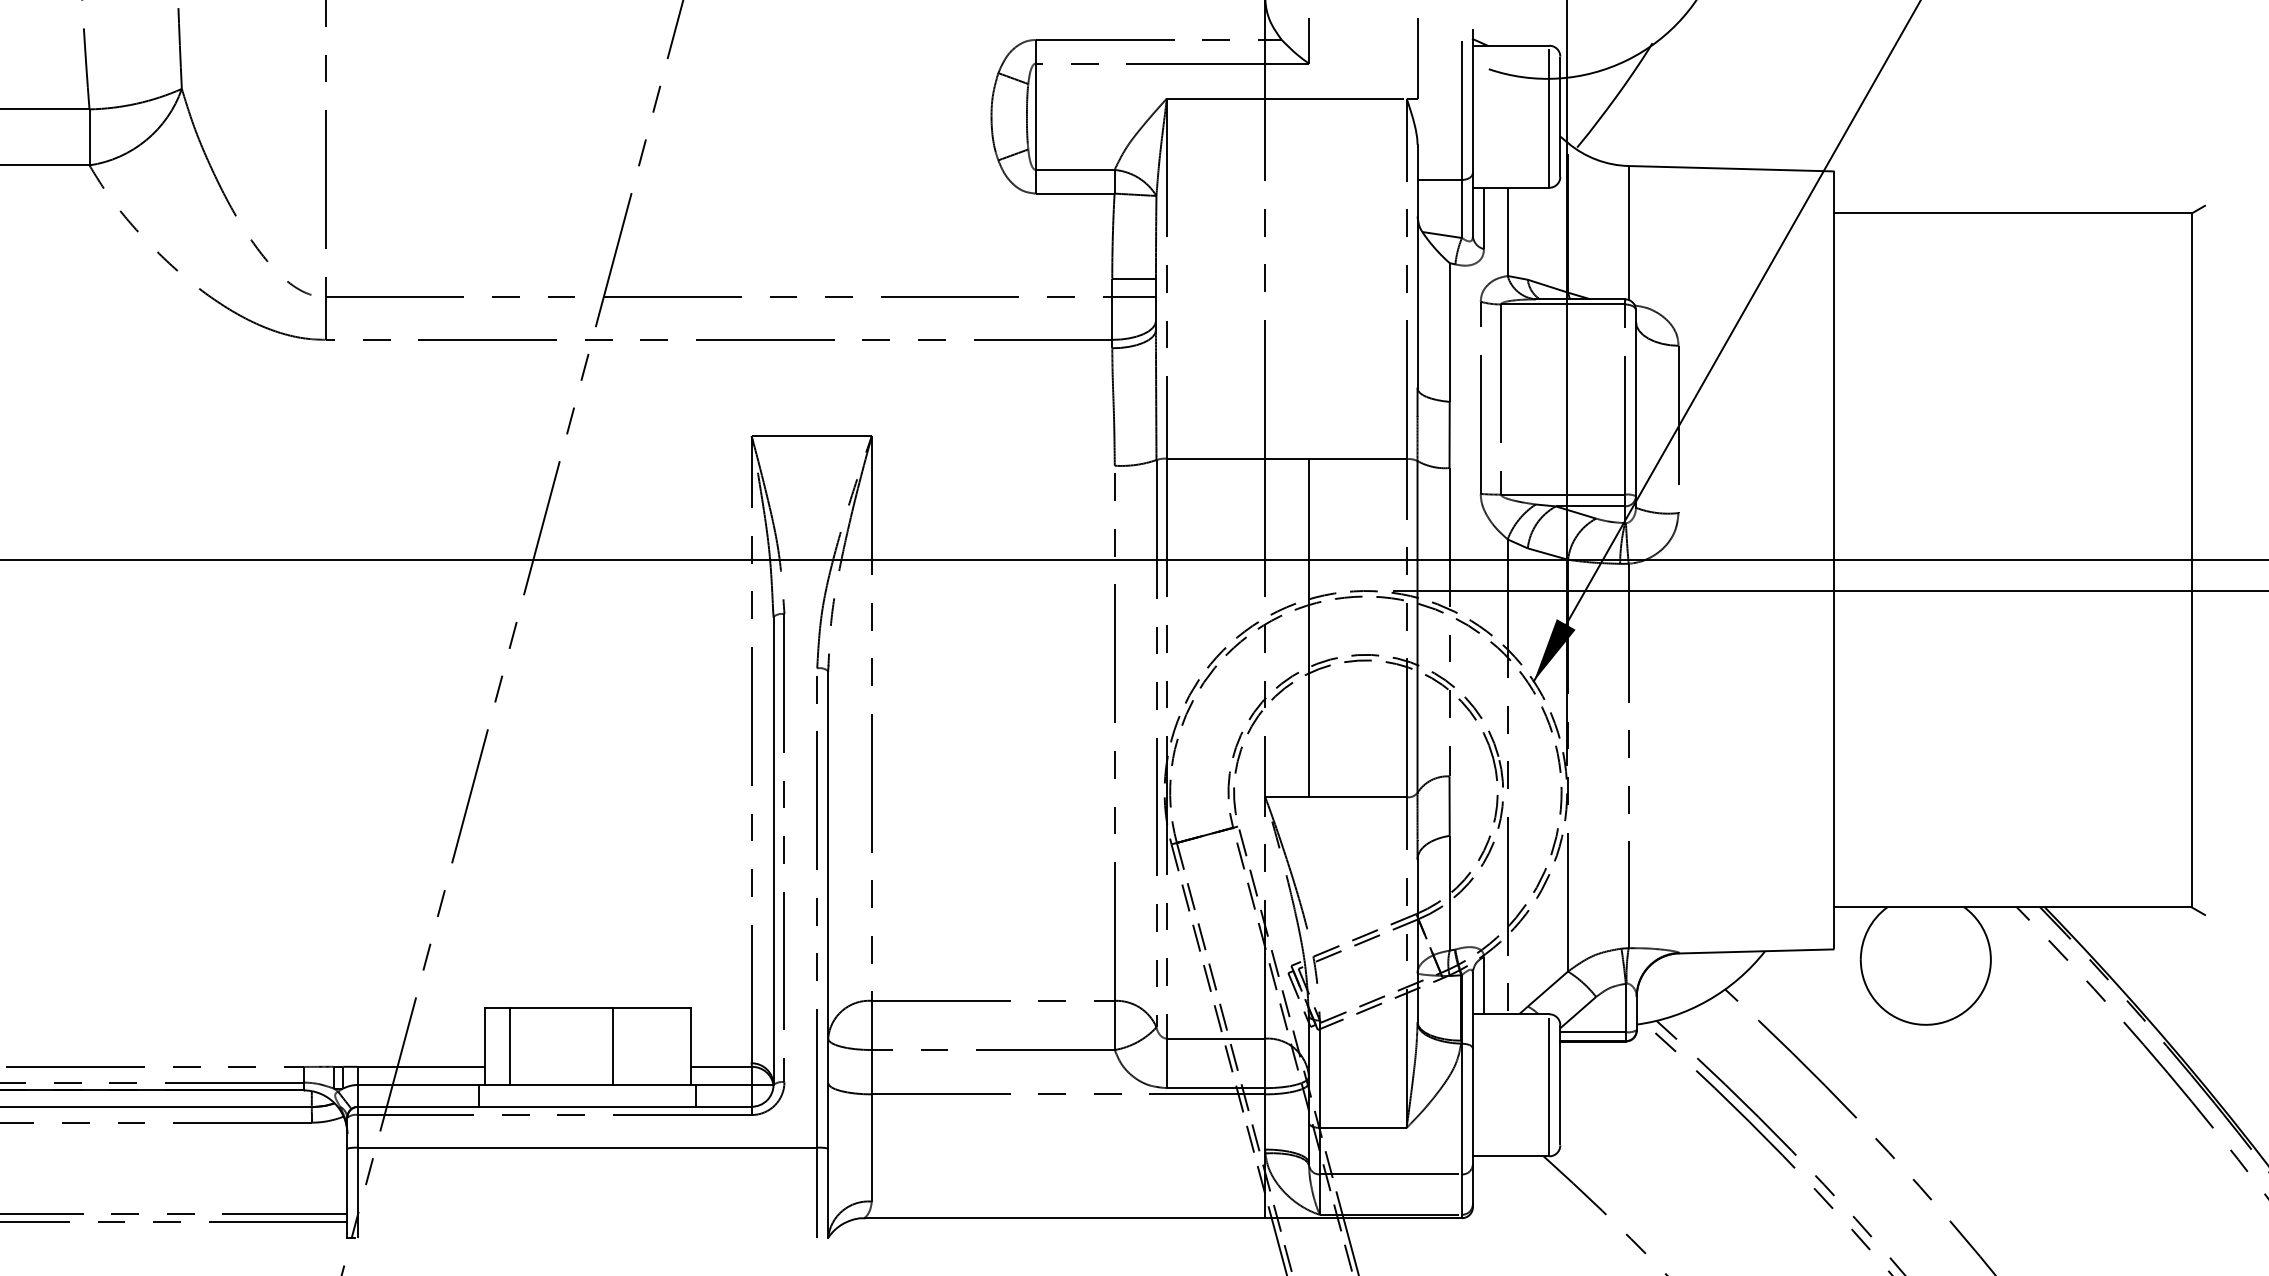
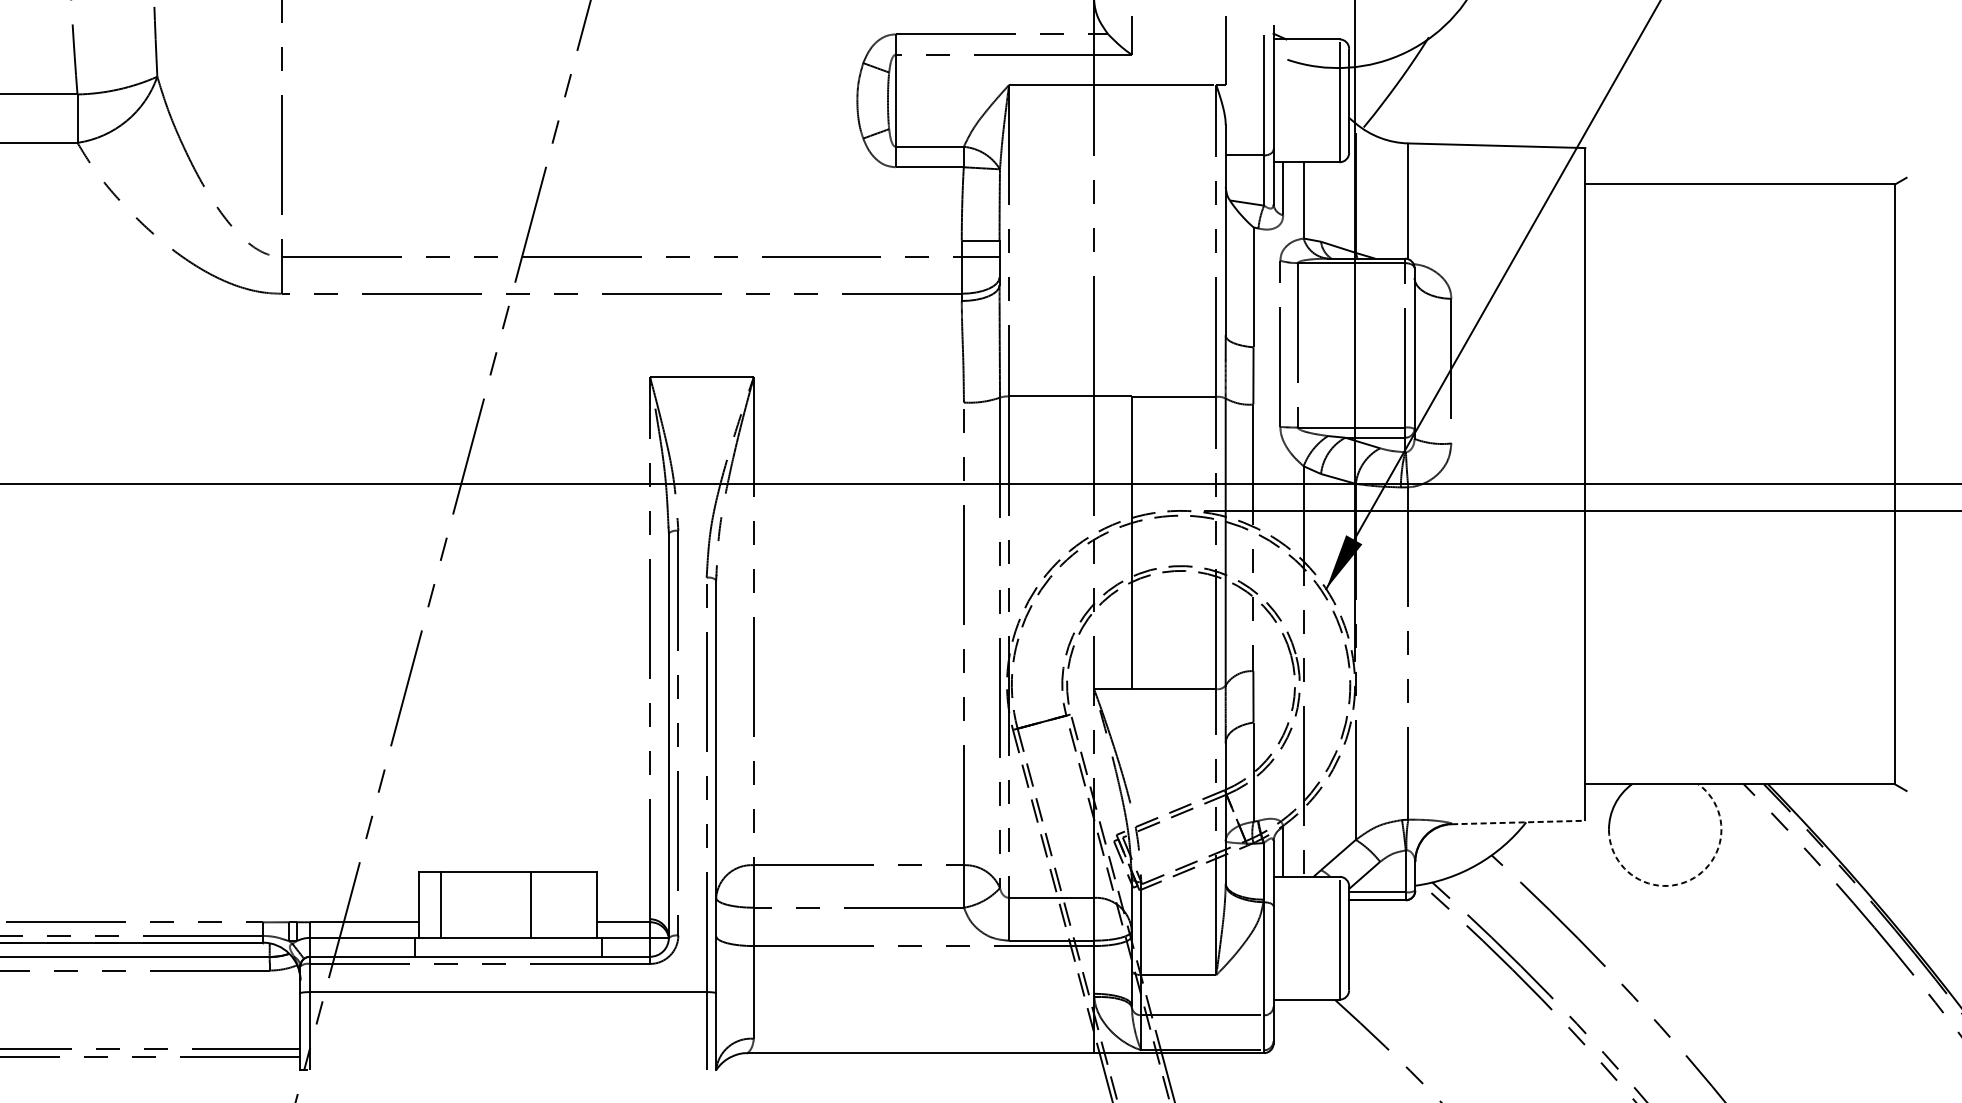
line: (1756, 951) -> (1518, 822), solid -> dashed
arc: (1955, 1017) -> (1690, 879), solid -> dashed

